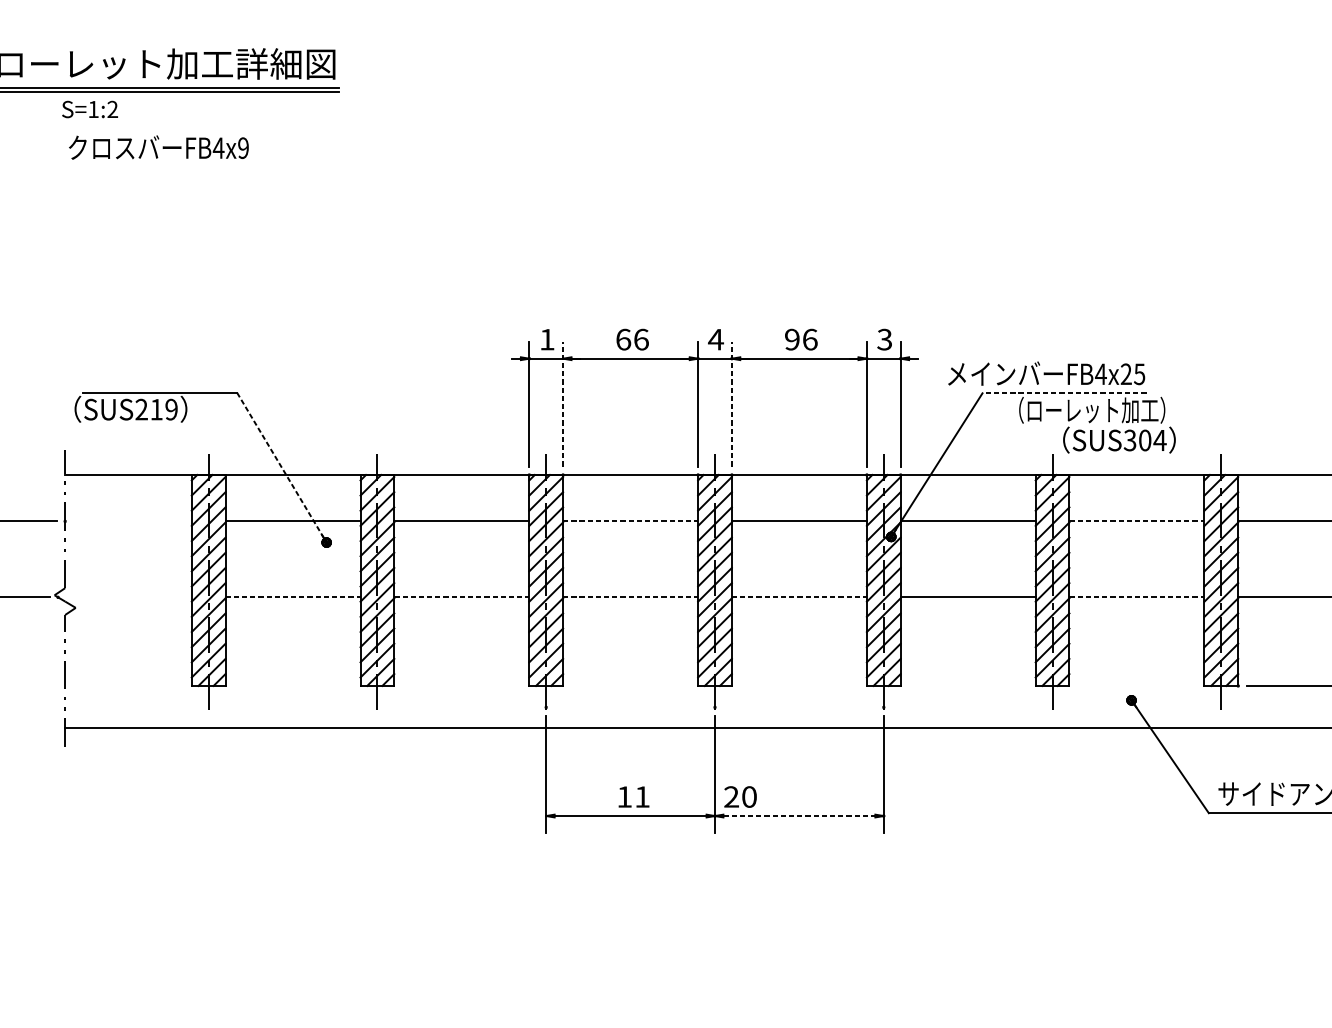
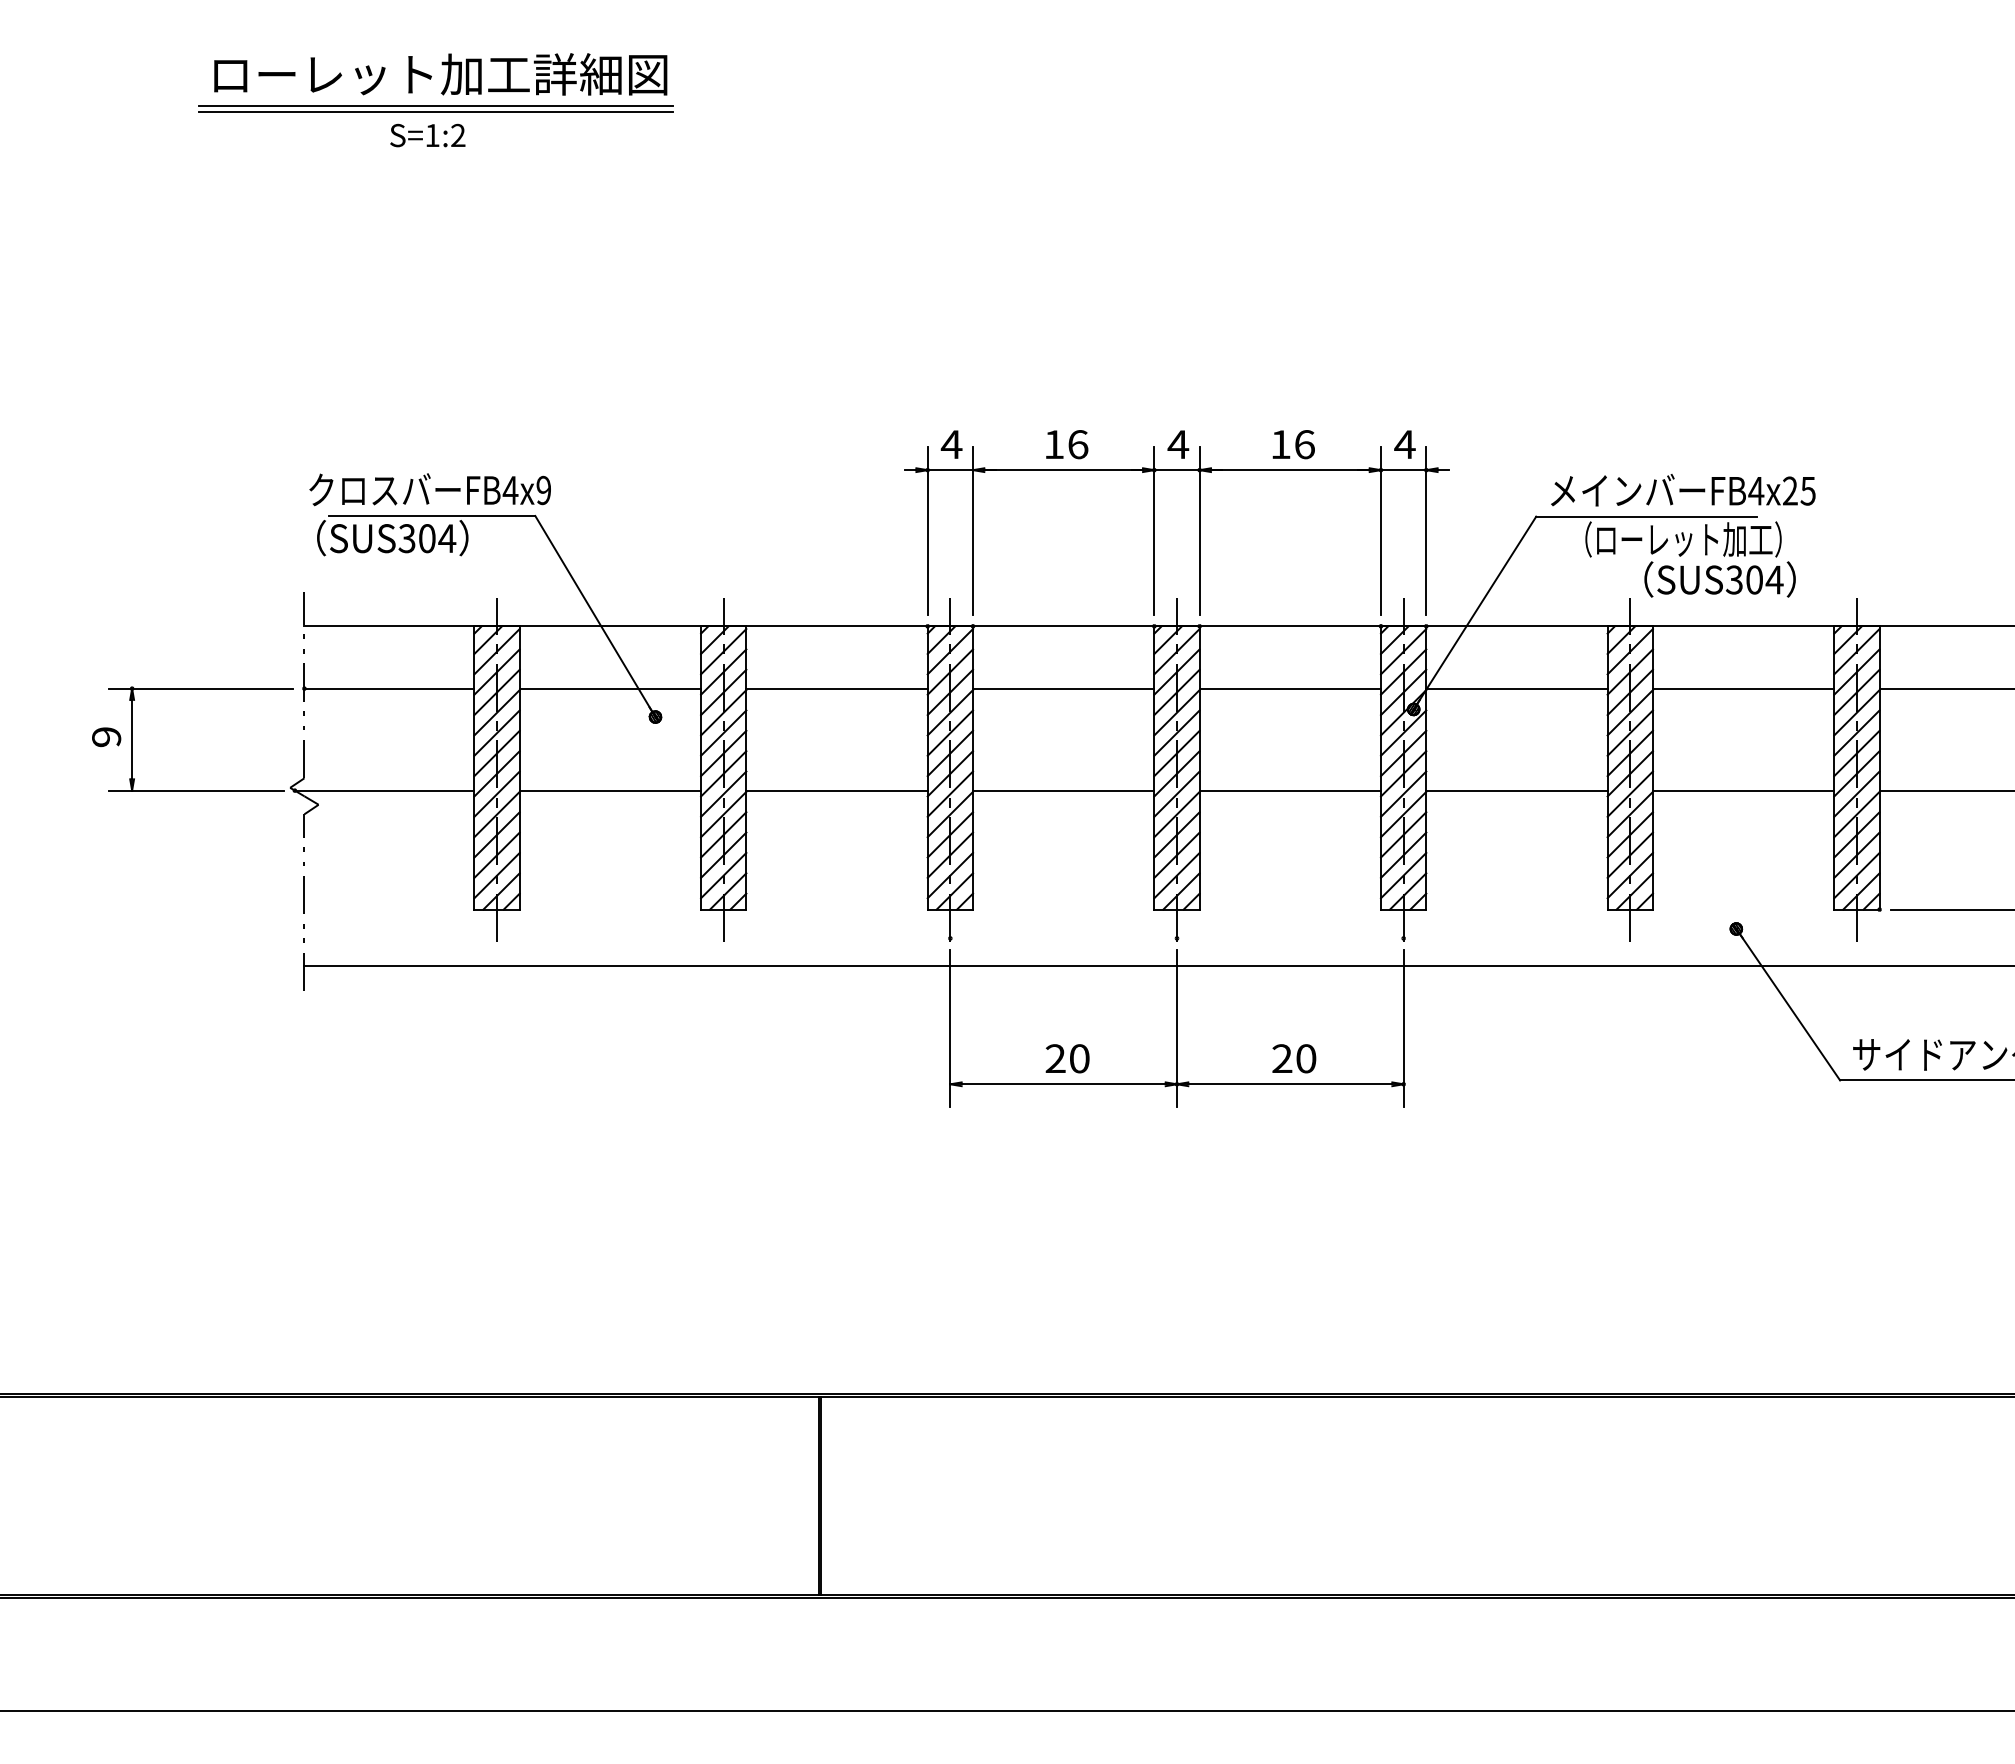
text: (89, 109) -> (427, 135), moved
text: (158, 147) -> (429, 489), moved
text: (547, 339) -> (951, 444), 1 -> 4
text: (623, 339) -> (1054, 444), 66 -> 16
text: (792, 339) -> (1280, 444), 96 -> 16
text: (884, 339) -> (1404, 444), 3 -> 4
text: (1046, 373) -> (1683, 490), moved
line: (1063, 393) -> (1645, 516), dashed -> solid
line: (563, 404) -> (973, 531), dashed -> solid
line: (731, 404) -> (1199, 531), dashed -> solid
text: (156, 409) -> (427, 538), SUS219 -> SUS304
line: (281, 466) -> (594, 615), dashed -> solid
line: (128, 521) -> (389, 688), added
line: (630, 521) -> (1063, 688), dashed -> solid
line: (1136, 521) -> (1743, 688), dashed -> solid
line: (124, 597) -> (384, 790), added
line: (293, 597) -> (610, 790), dashed -> solid
line: (462, 597) -> (837, 790), dashed -> solid
line: (630, 597) -> (1063, 790), dashed -> solid
line: (799, 597) -> (1290, 790), dashed -> solid
line: (1136, 597) -> (1743, 790), dashed -> solid
text: (633, 796) -> (1067, 1058), 11 -> 20
text: (740, 796) -> (1294, 1058), moved
line: (799, 816) -> (1290, 1084), dashed -> solid

